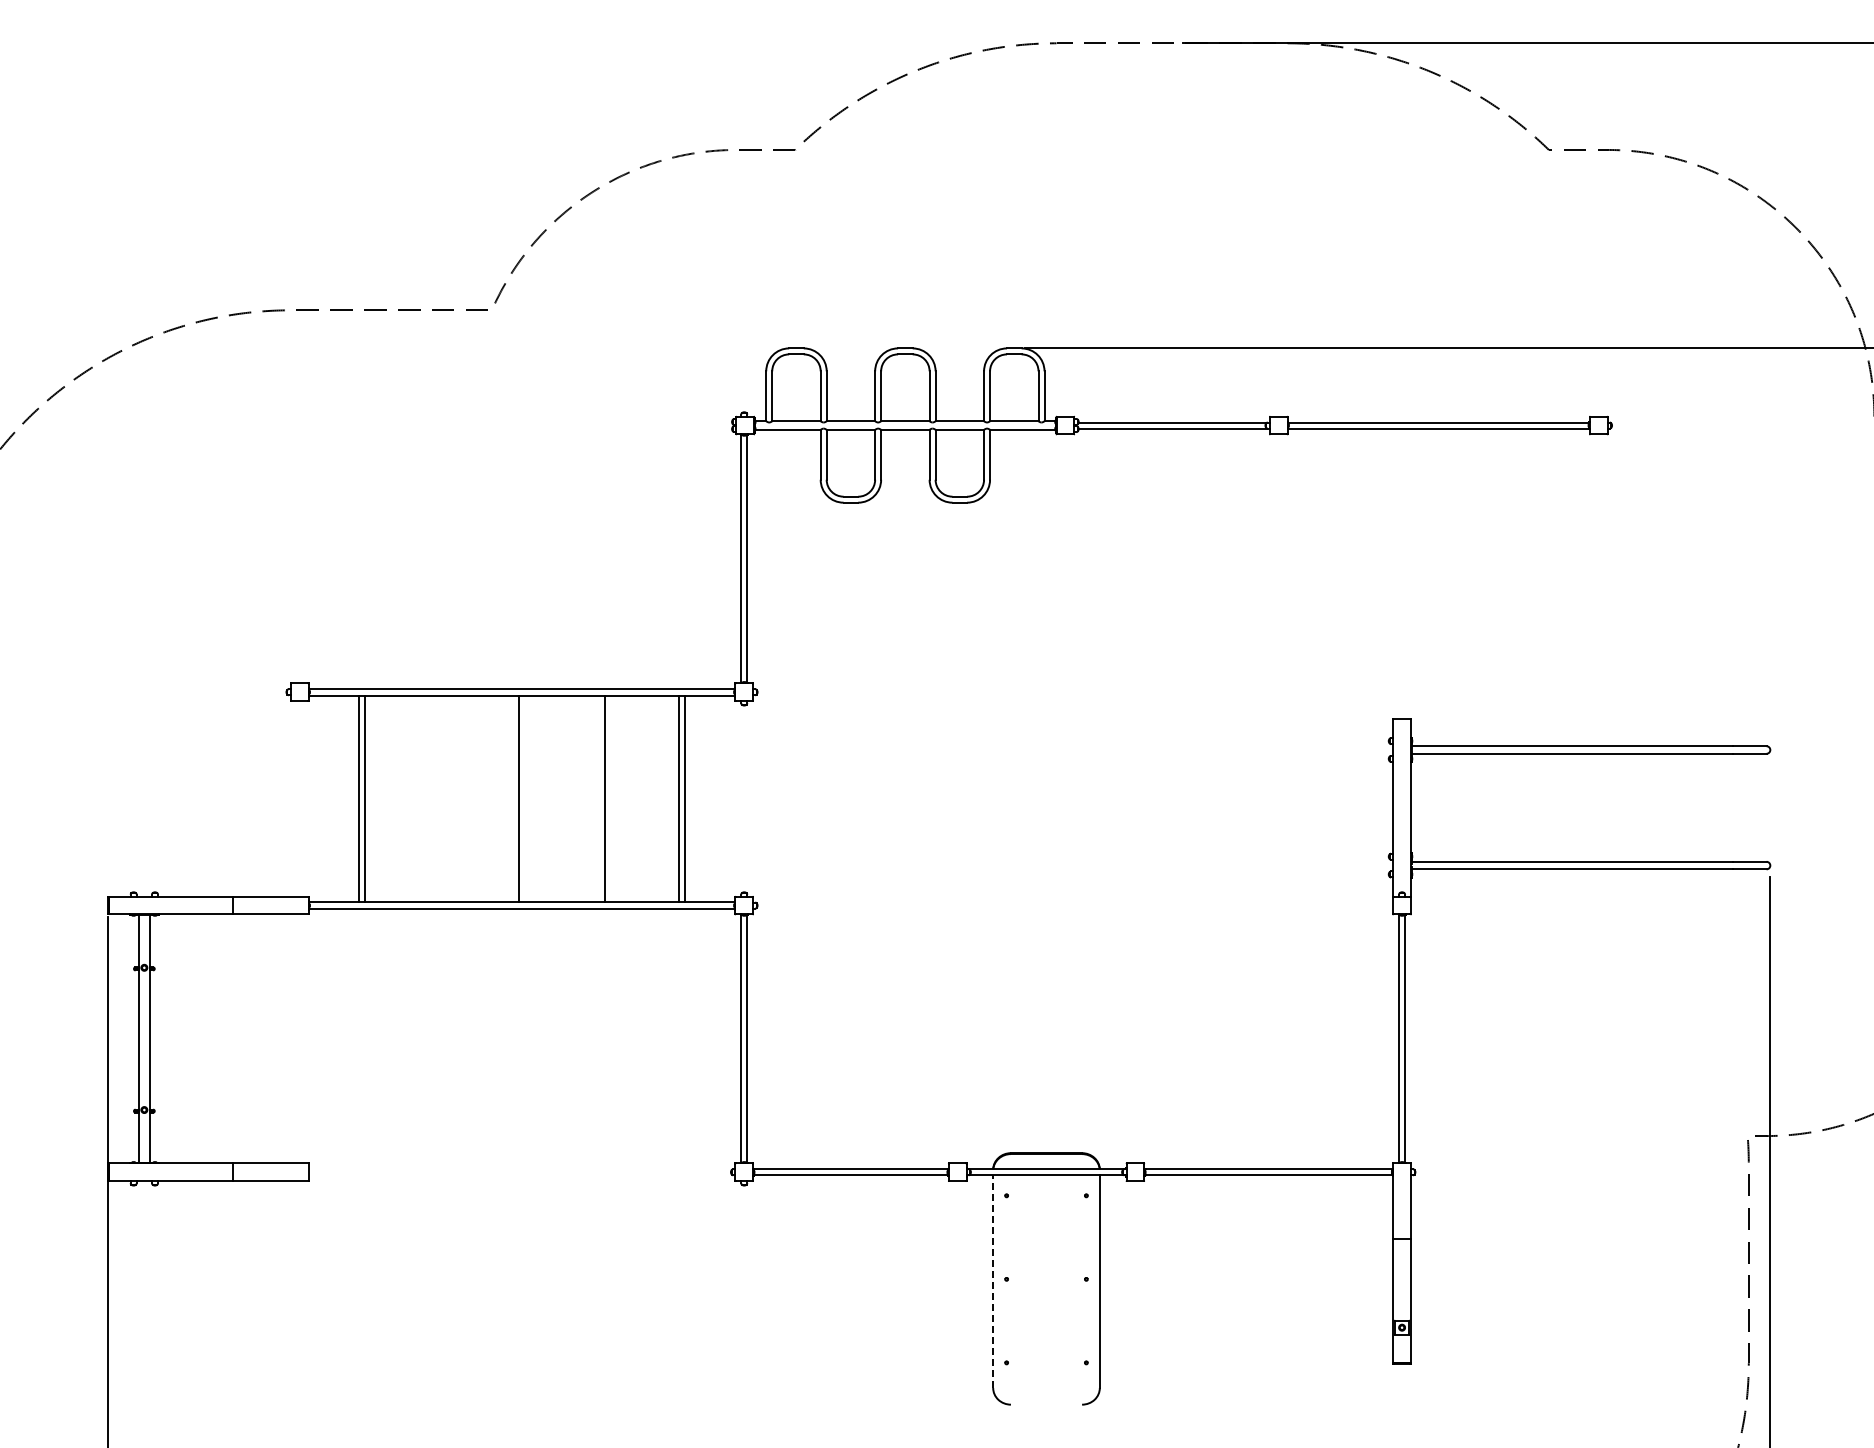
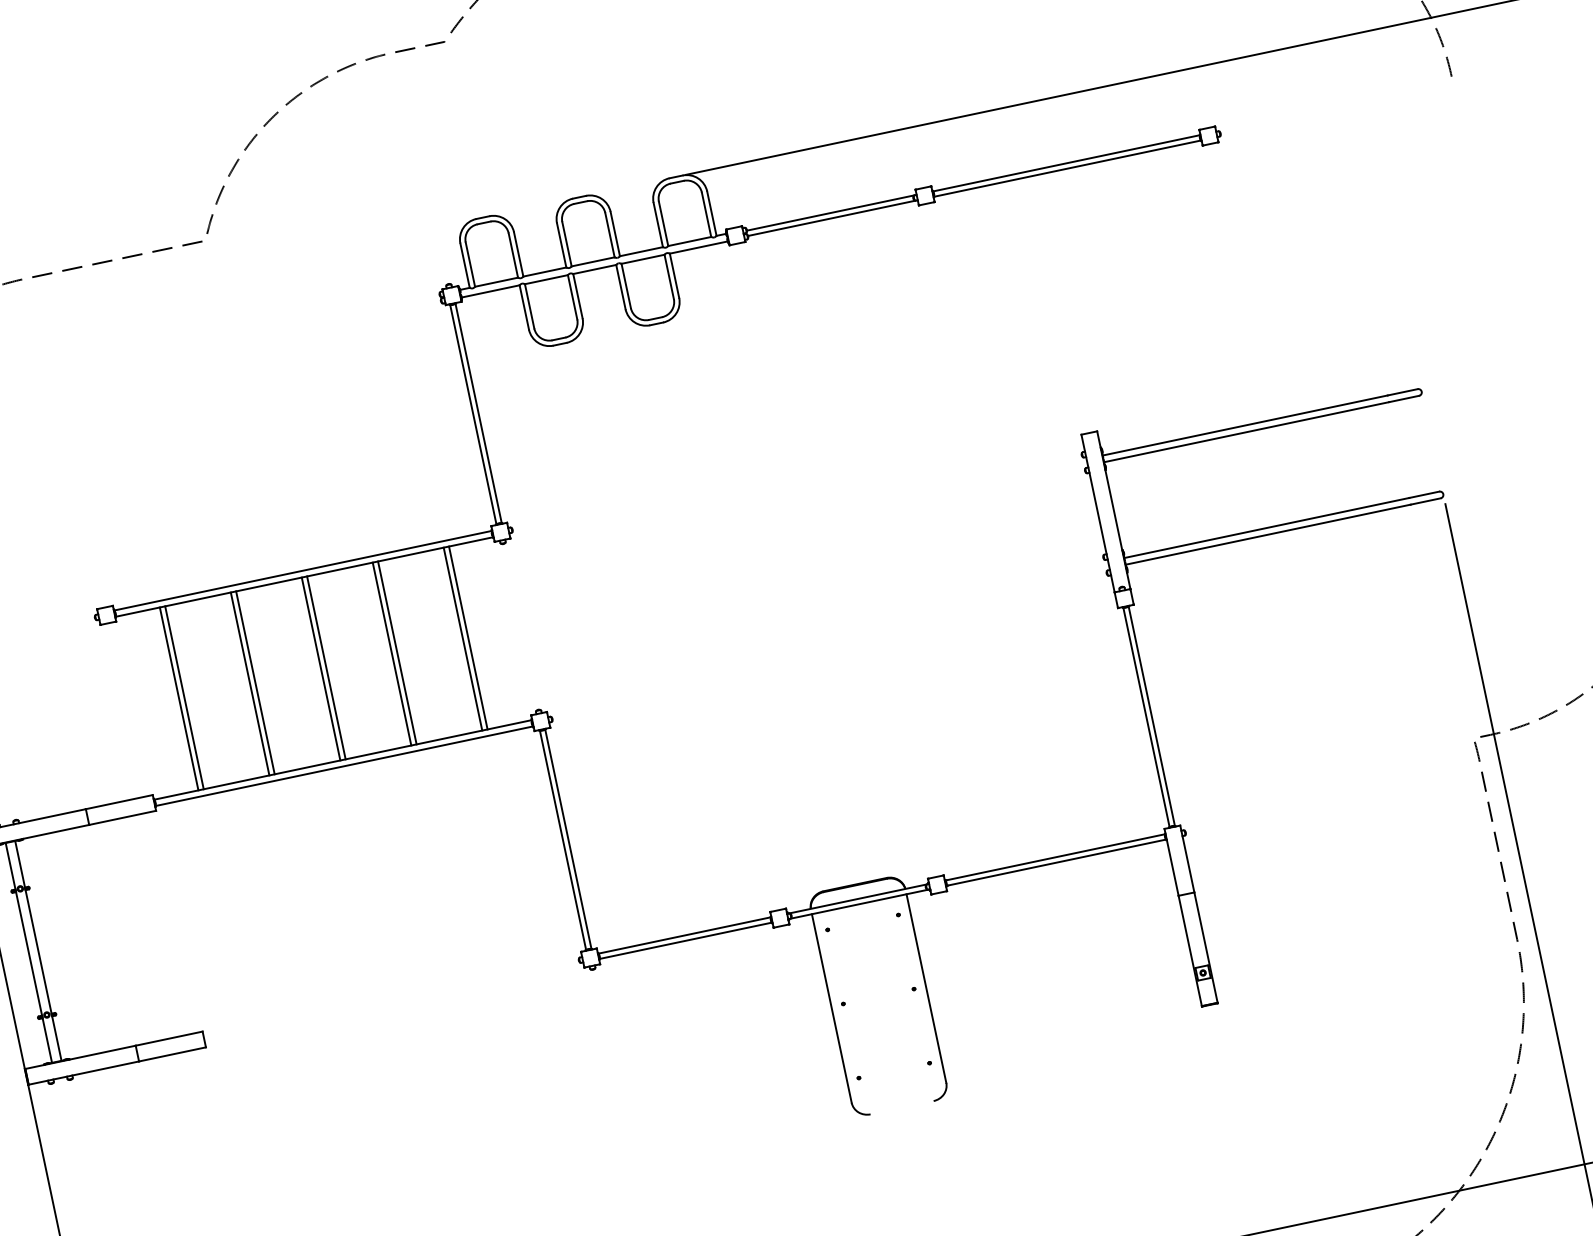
line: (439, 798) -> (250, 683), added
line: (445, 798) -> (255, 682), added
line: (525, 798) -> (326, 667), added
line: (599, 798) -> (392, 653), added
line: (993, 1281) -> (832, 1008), dashed -> solid

